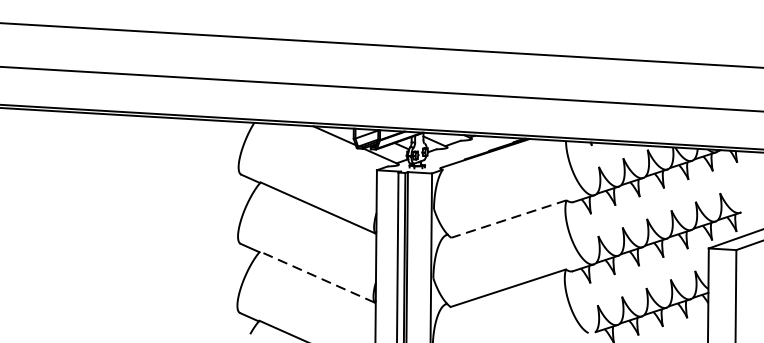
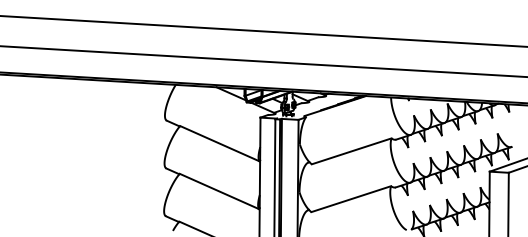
line: (508, 219) -> (351, 151), dashed -> solid
line: (316, 277) -> (218, 191), dashed -> solid

